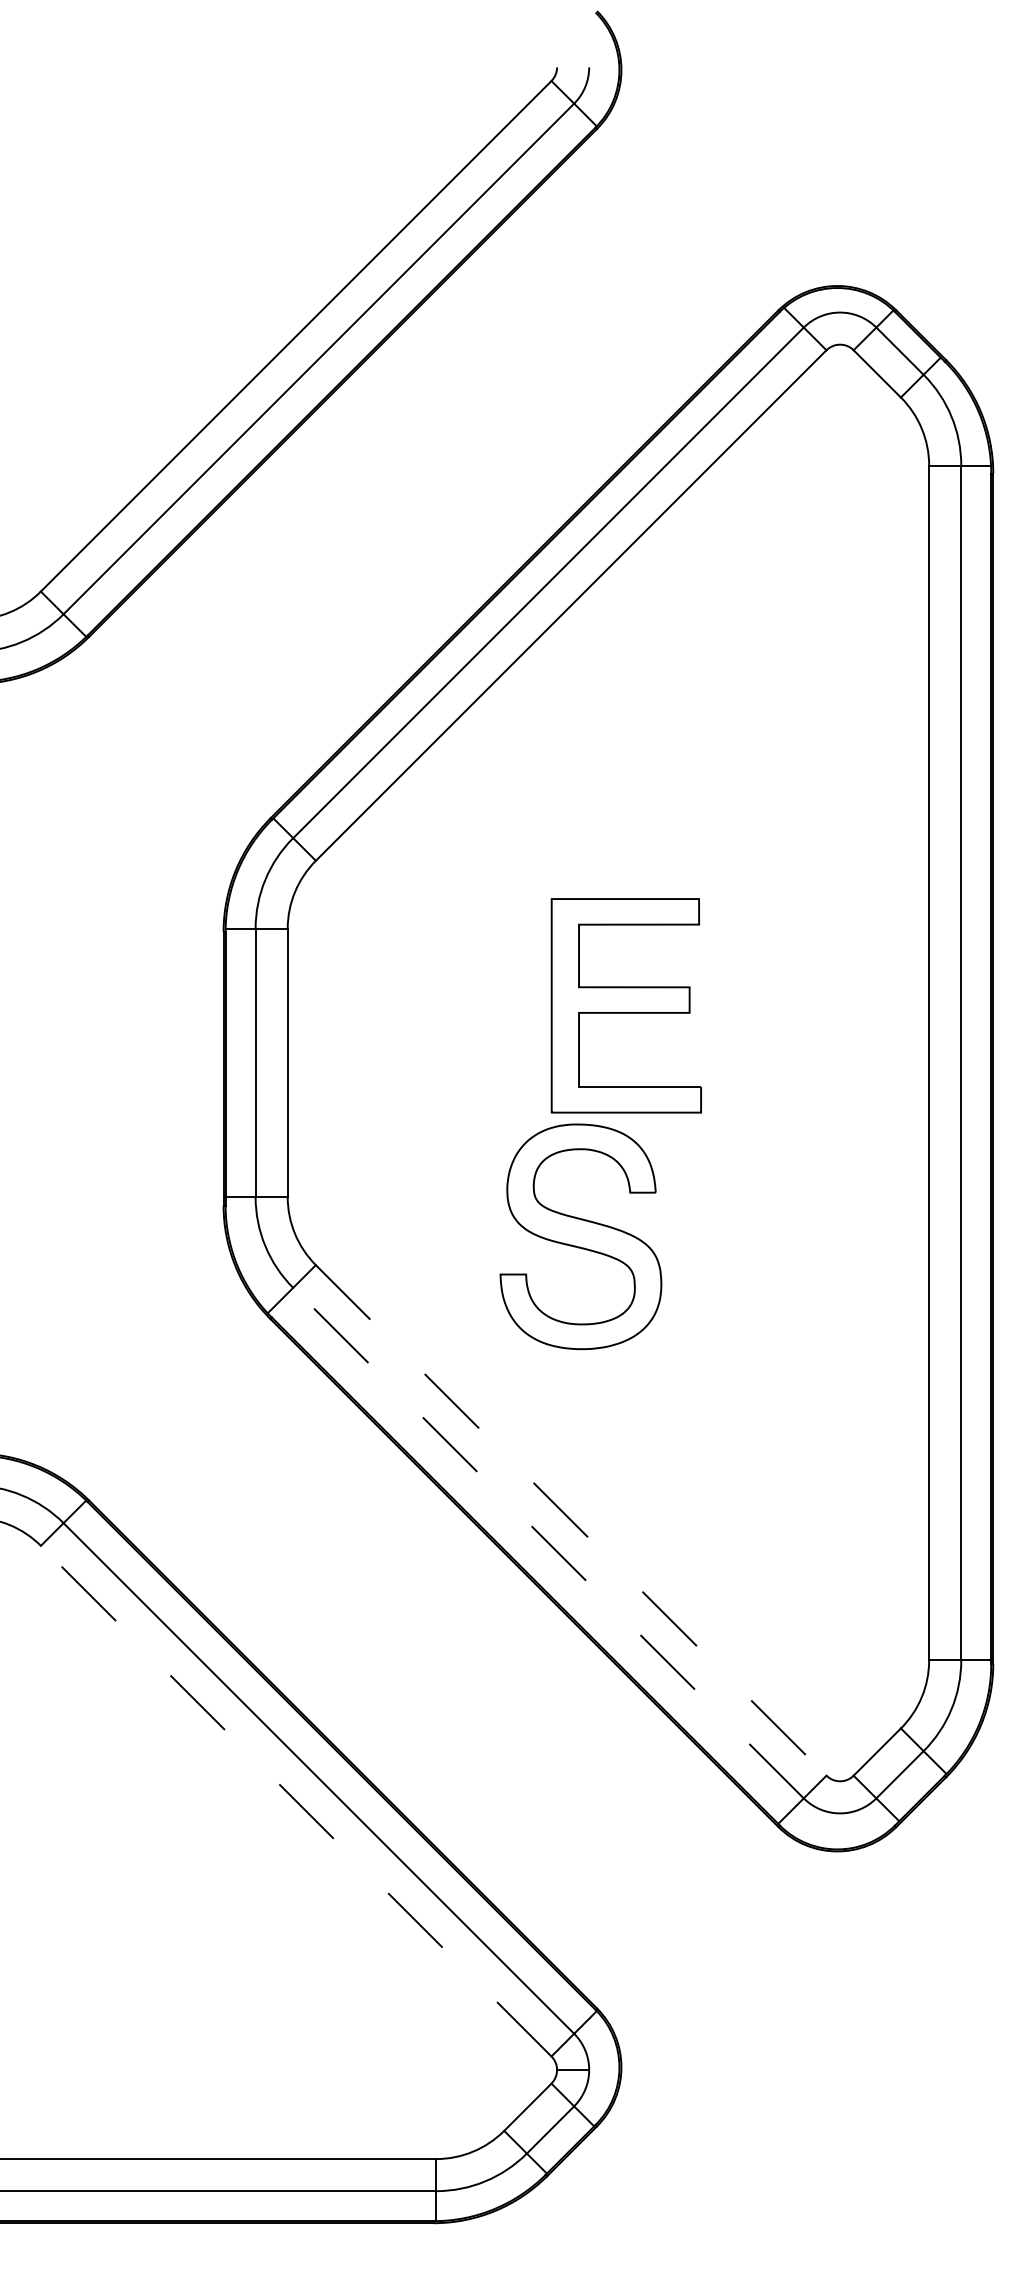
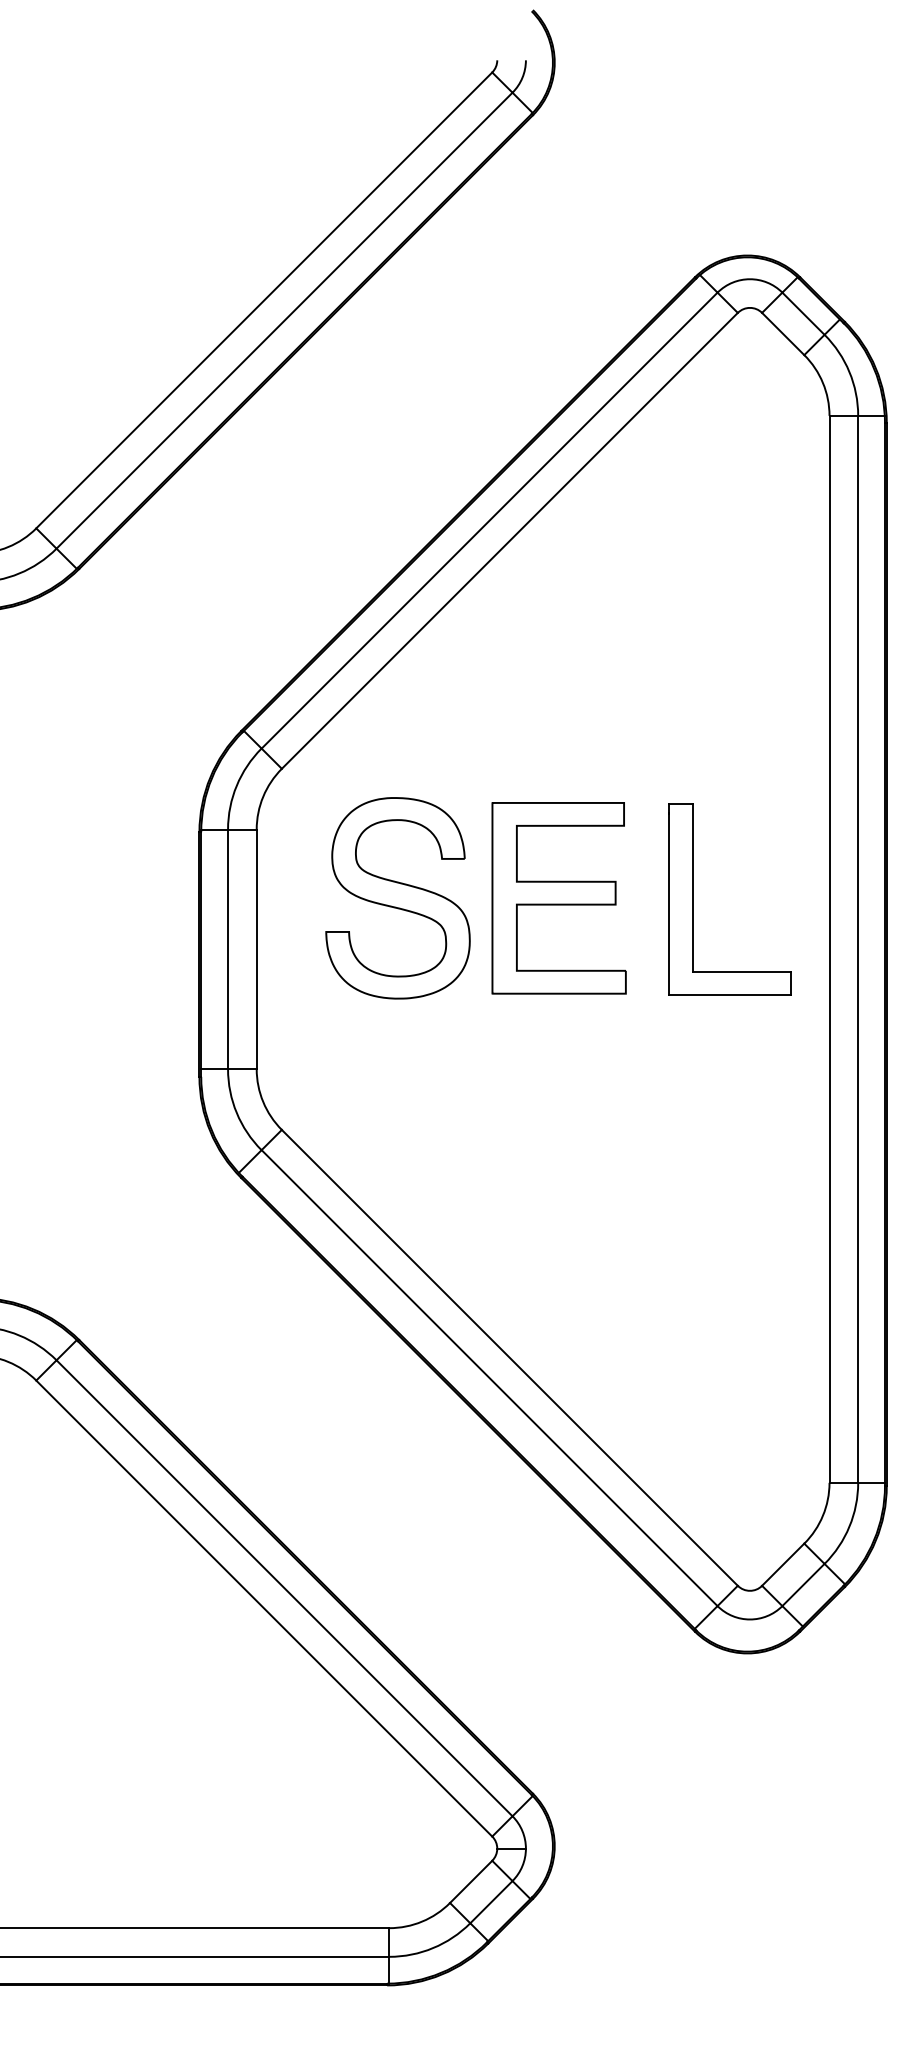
part: (776, 1006) -> (693, 898), added
part: (580, 1236) -> (397, 898), moved
line: (571, 1520) -> (510, 1357), dashed -> solid
line: (548, 1542) -> (489, 1377), dashed -> solid
line: (295, 1800) -> (263, 1607), dashed -> solid

